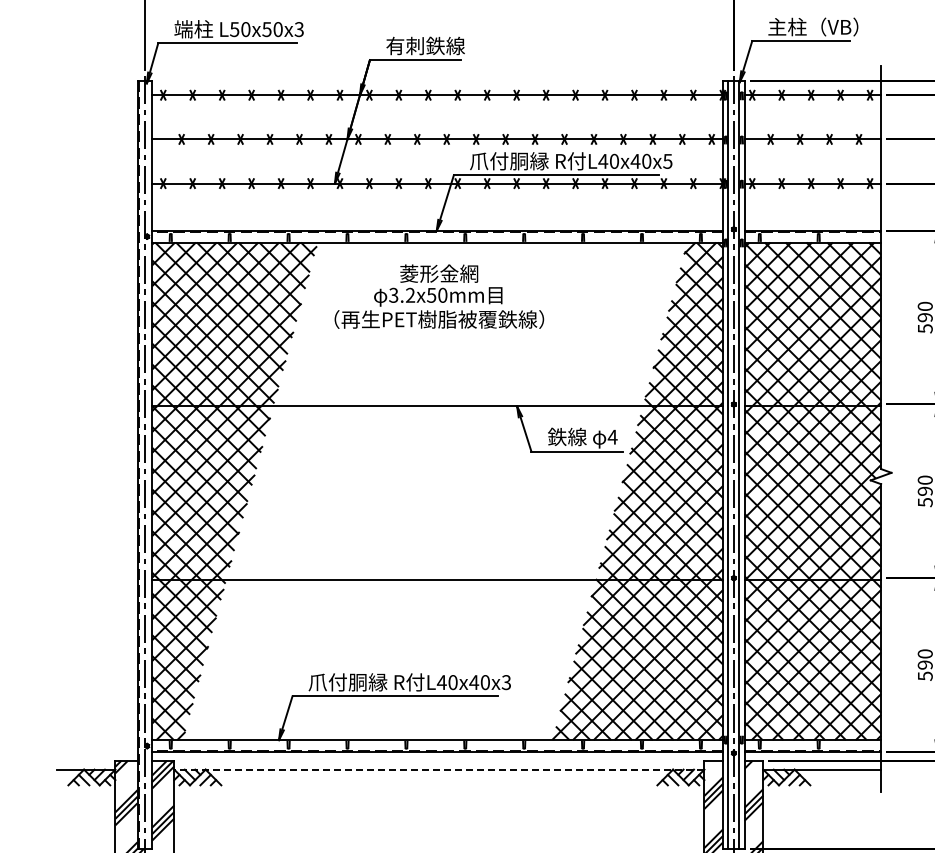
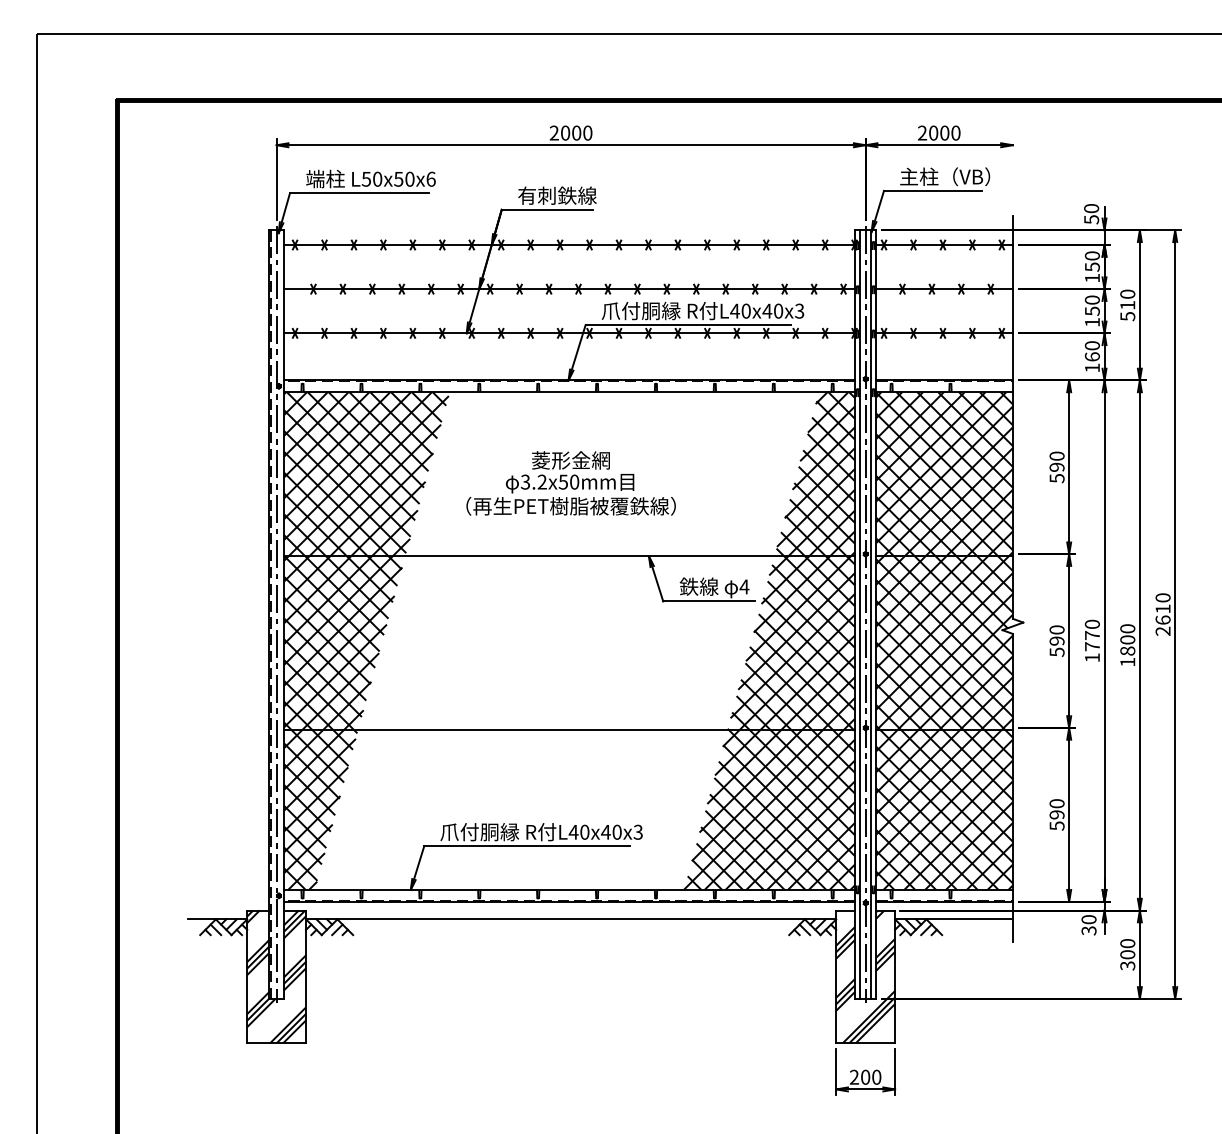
text: (298, 28) -> (430, 178), L50x50x3 -> L50x50x6
text: (667, 160) -> (799, 310), L40x40x5 -> L40x40x3
text: (438, 296) -> (570, 483), moved
line: (438, 769) -> (570, 919), dashed -> solid

